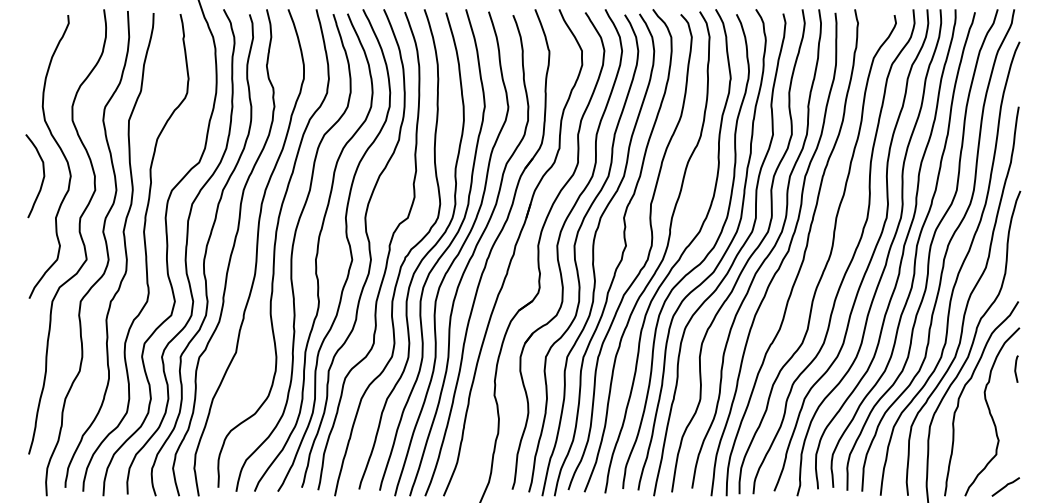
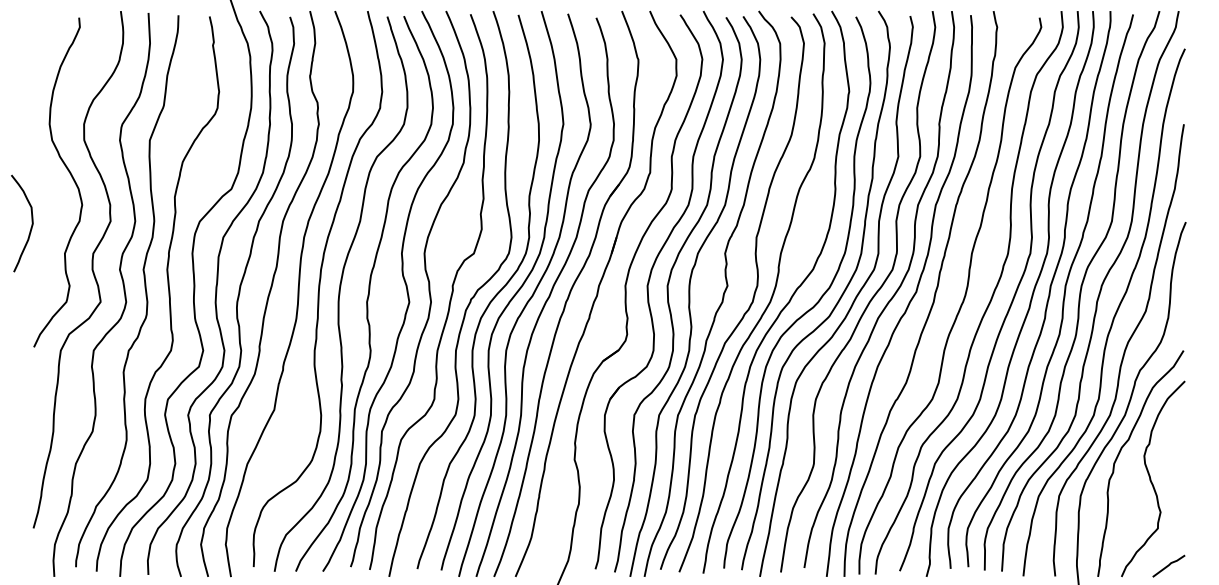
curve: (42, 178) -> (30, 226), moved
line: (1016, 368) -> (1181, 428), removed

